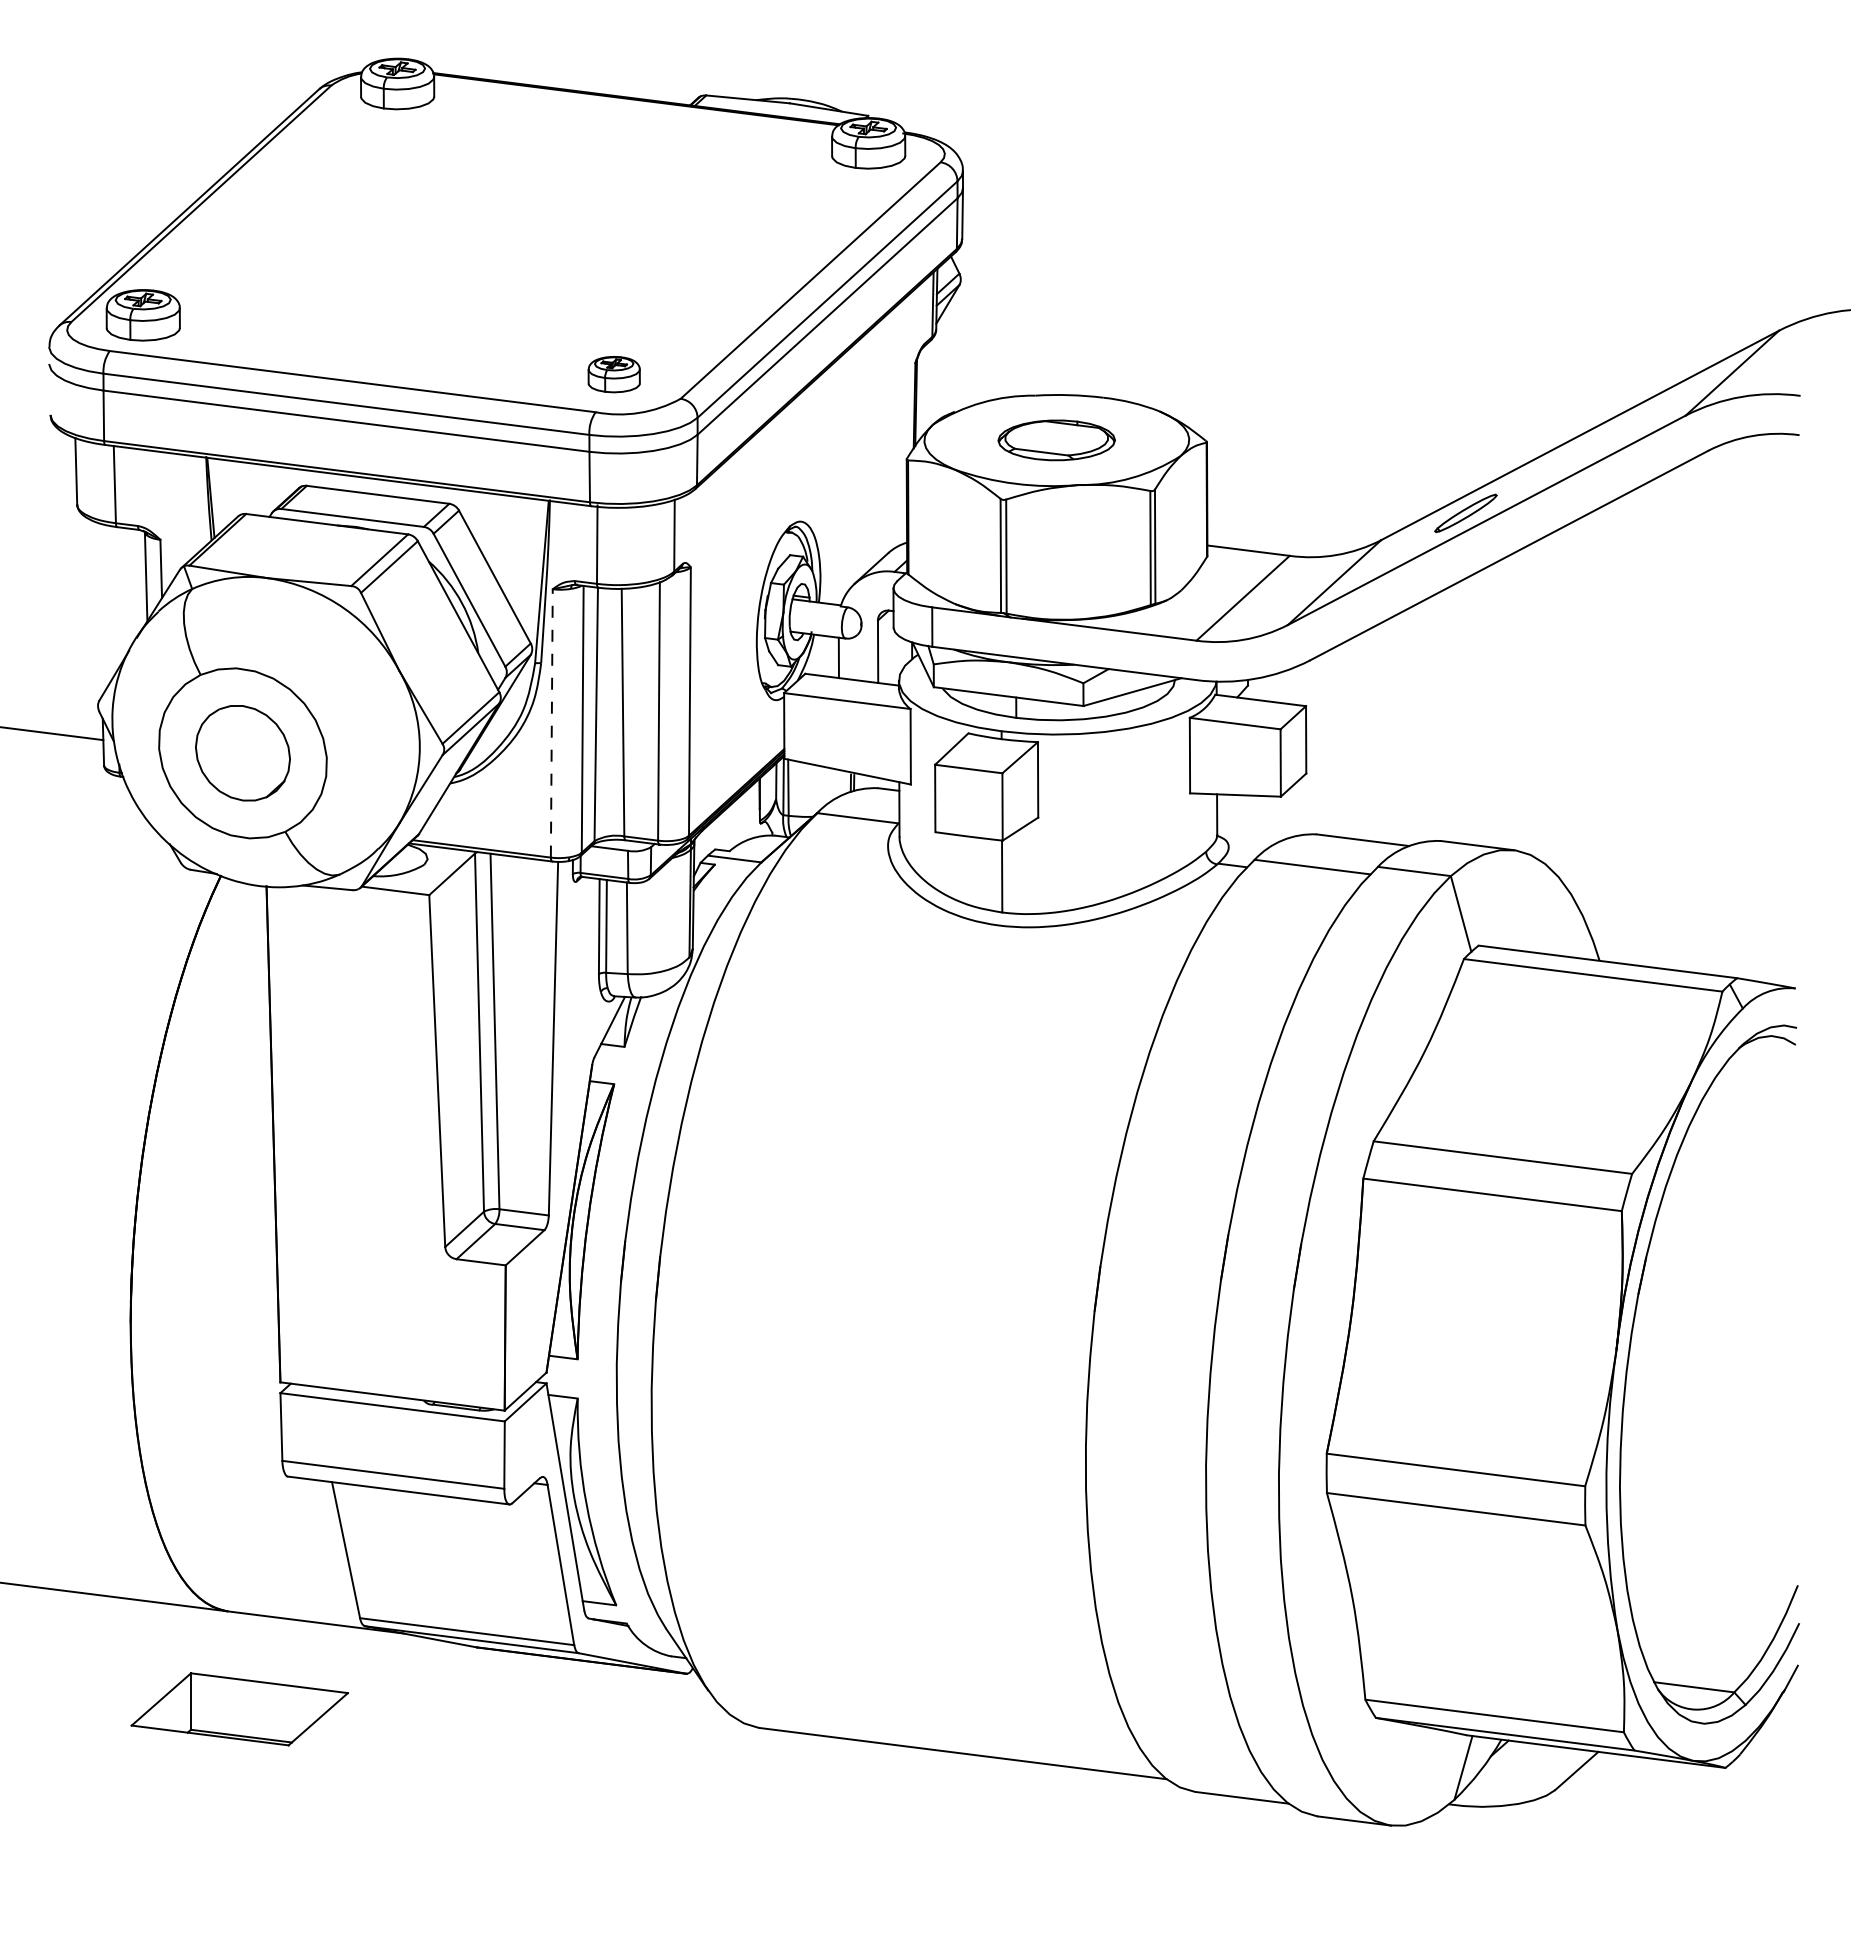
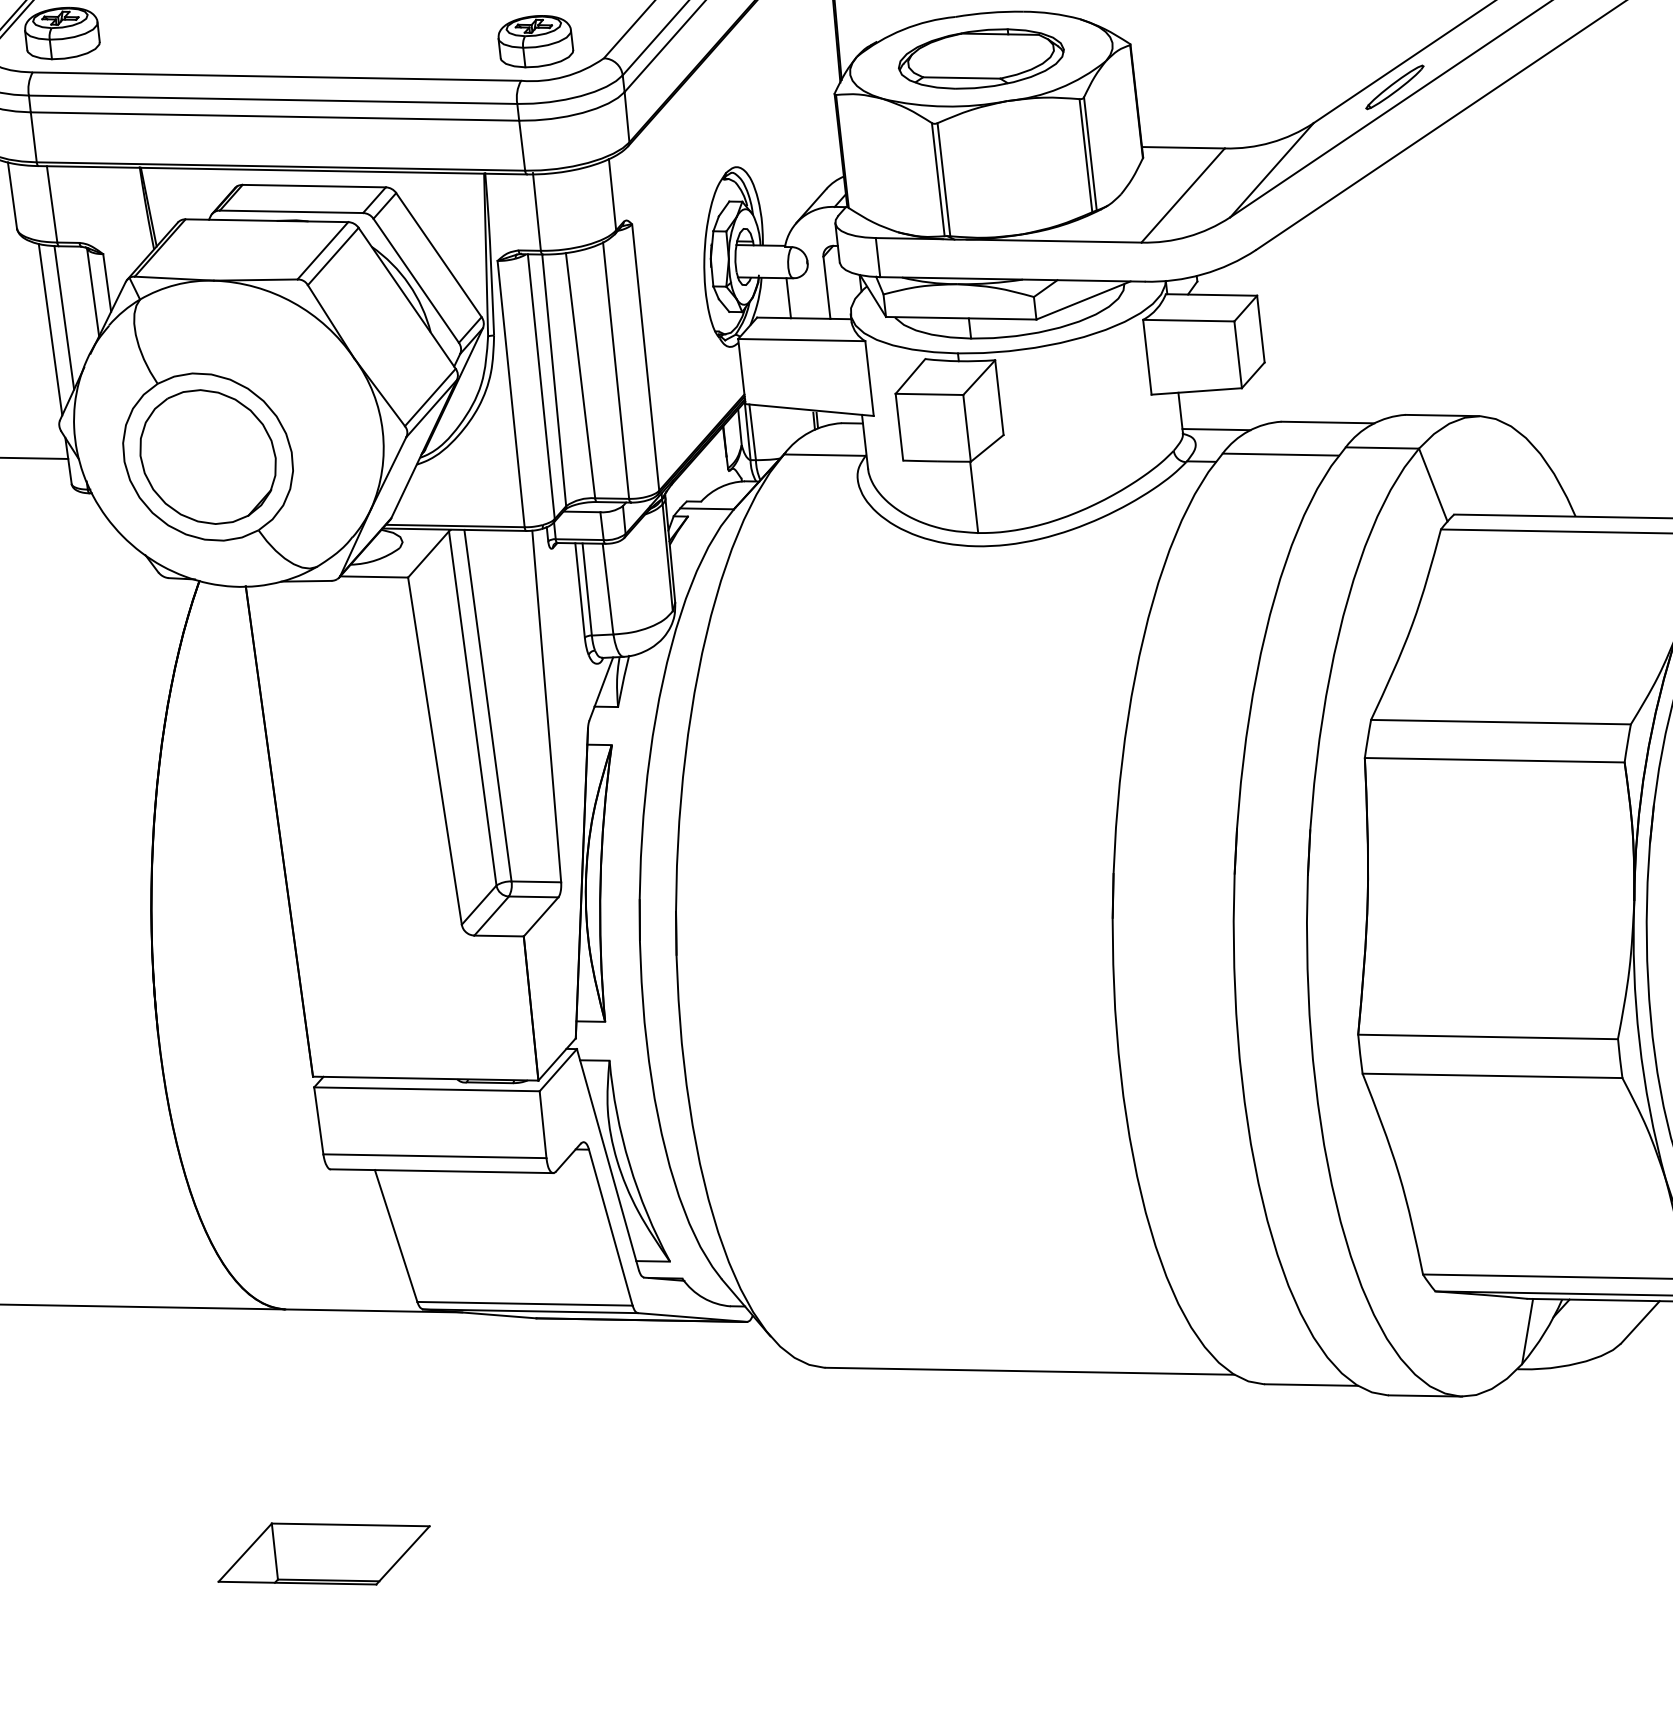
part: (613, 374) -> (534, 41), size x1.43
part: (1056, 440) -> (981, 59), size x1.43
line: (114, 598) -> (64, 317), added
line: (99, 609) -> (50, 329), added
line: (551, 722) -> (510, 393), dashed -> solid
part: (242, 752) -> (207, 456), size x1.43
line: (1250, 834) -> (1215, 428), added
part: (239, 1709) -> (323, 1554), moved

